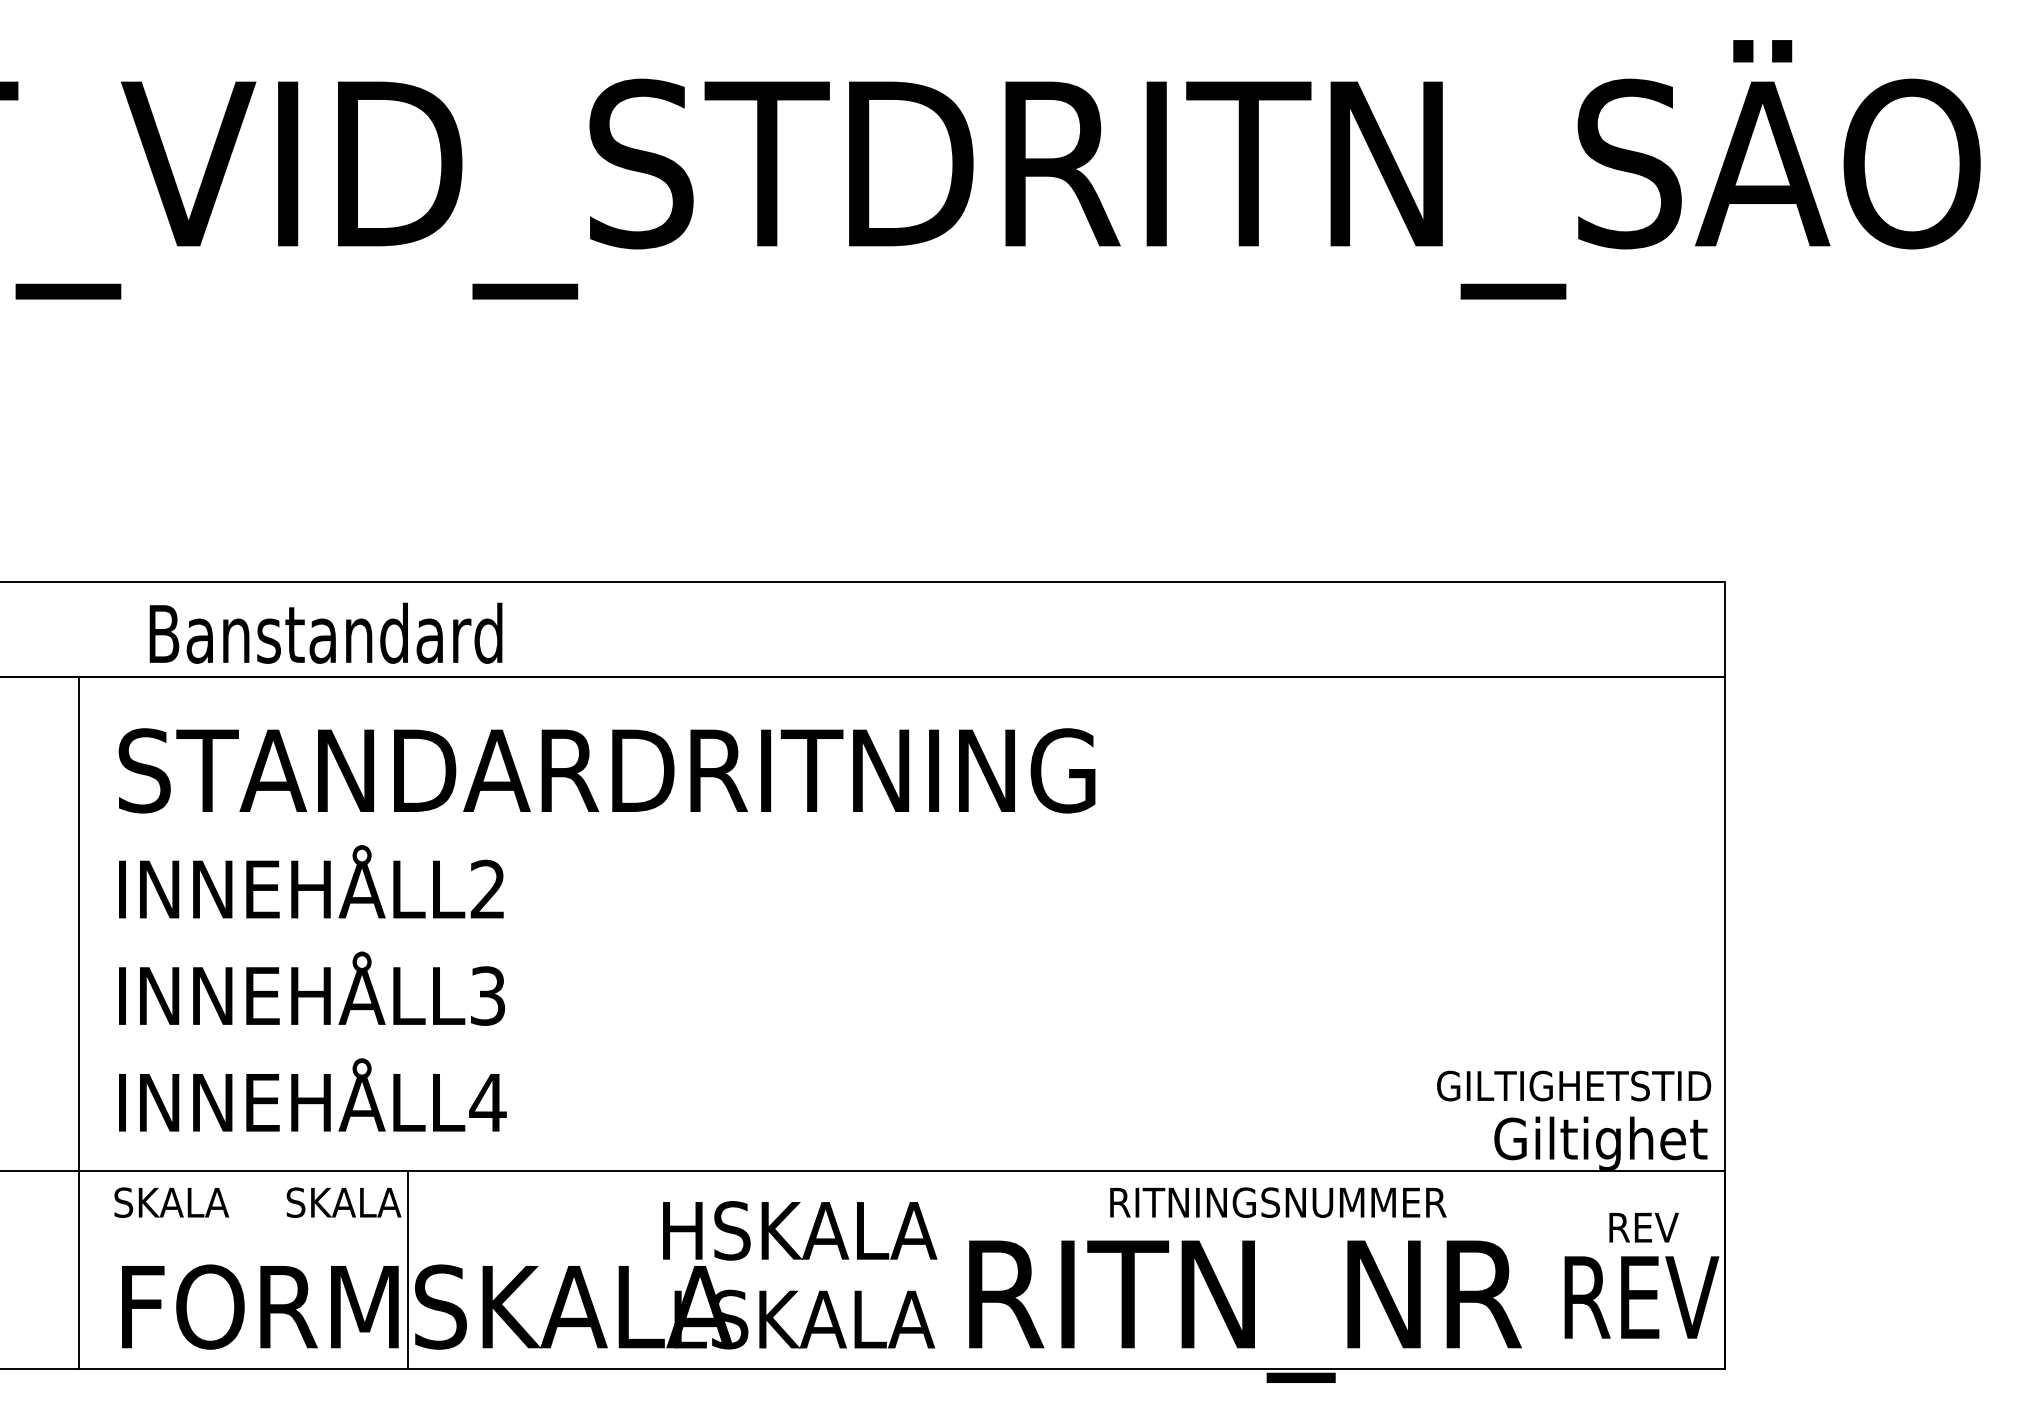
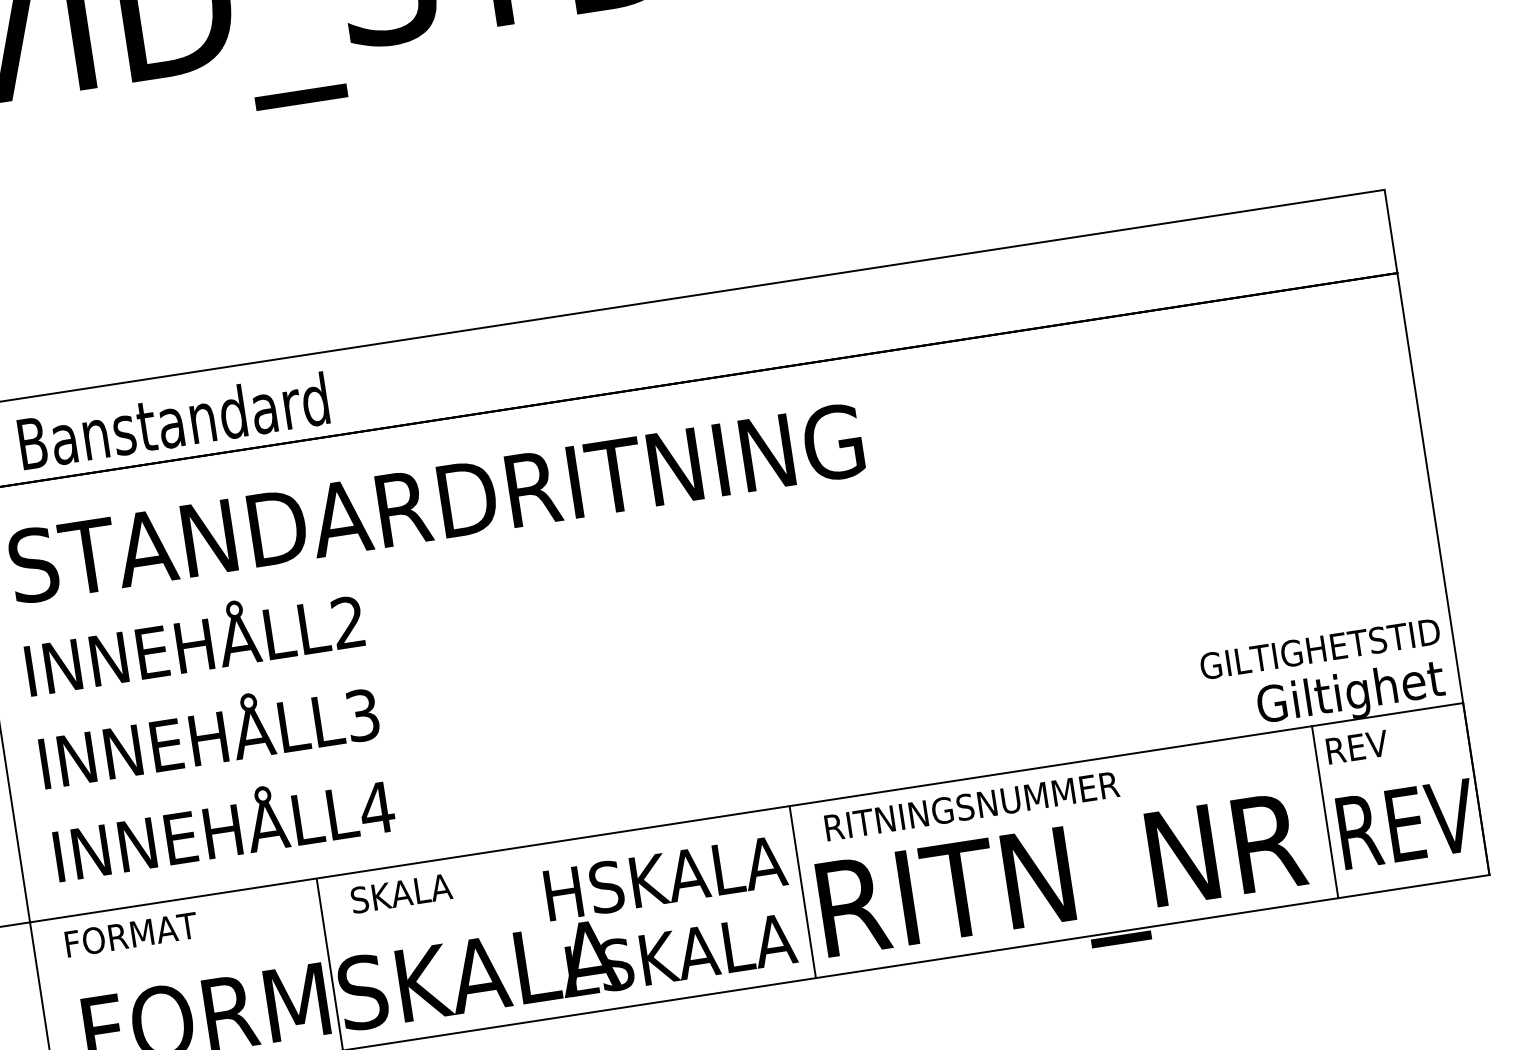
text: (190, 1202) -> (131, 934), SKALA -> FORMAT
text: (343, 1202) -> (401, 893), moved
text: (1278, 1202) -> (972, 806), moved
text: (1643, 1227) -> (1356, 747), moved
line: (951, 1269) -> (802, 891), added
line: (1551, 1269) -> (1324, 811), added

